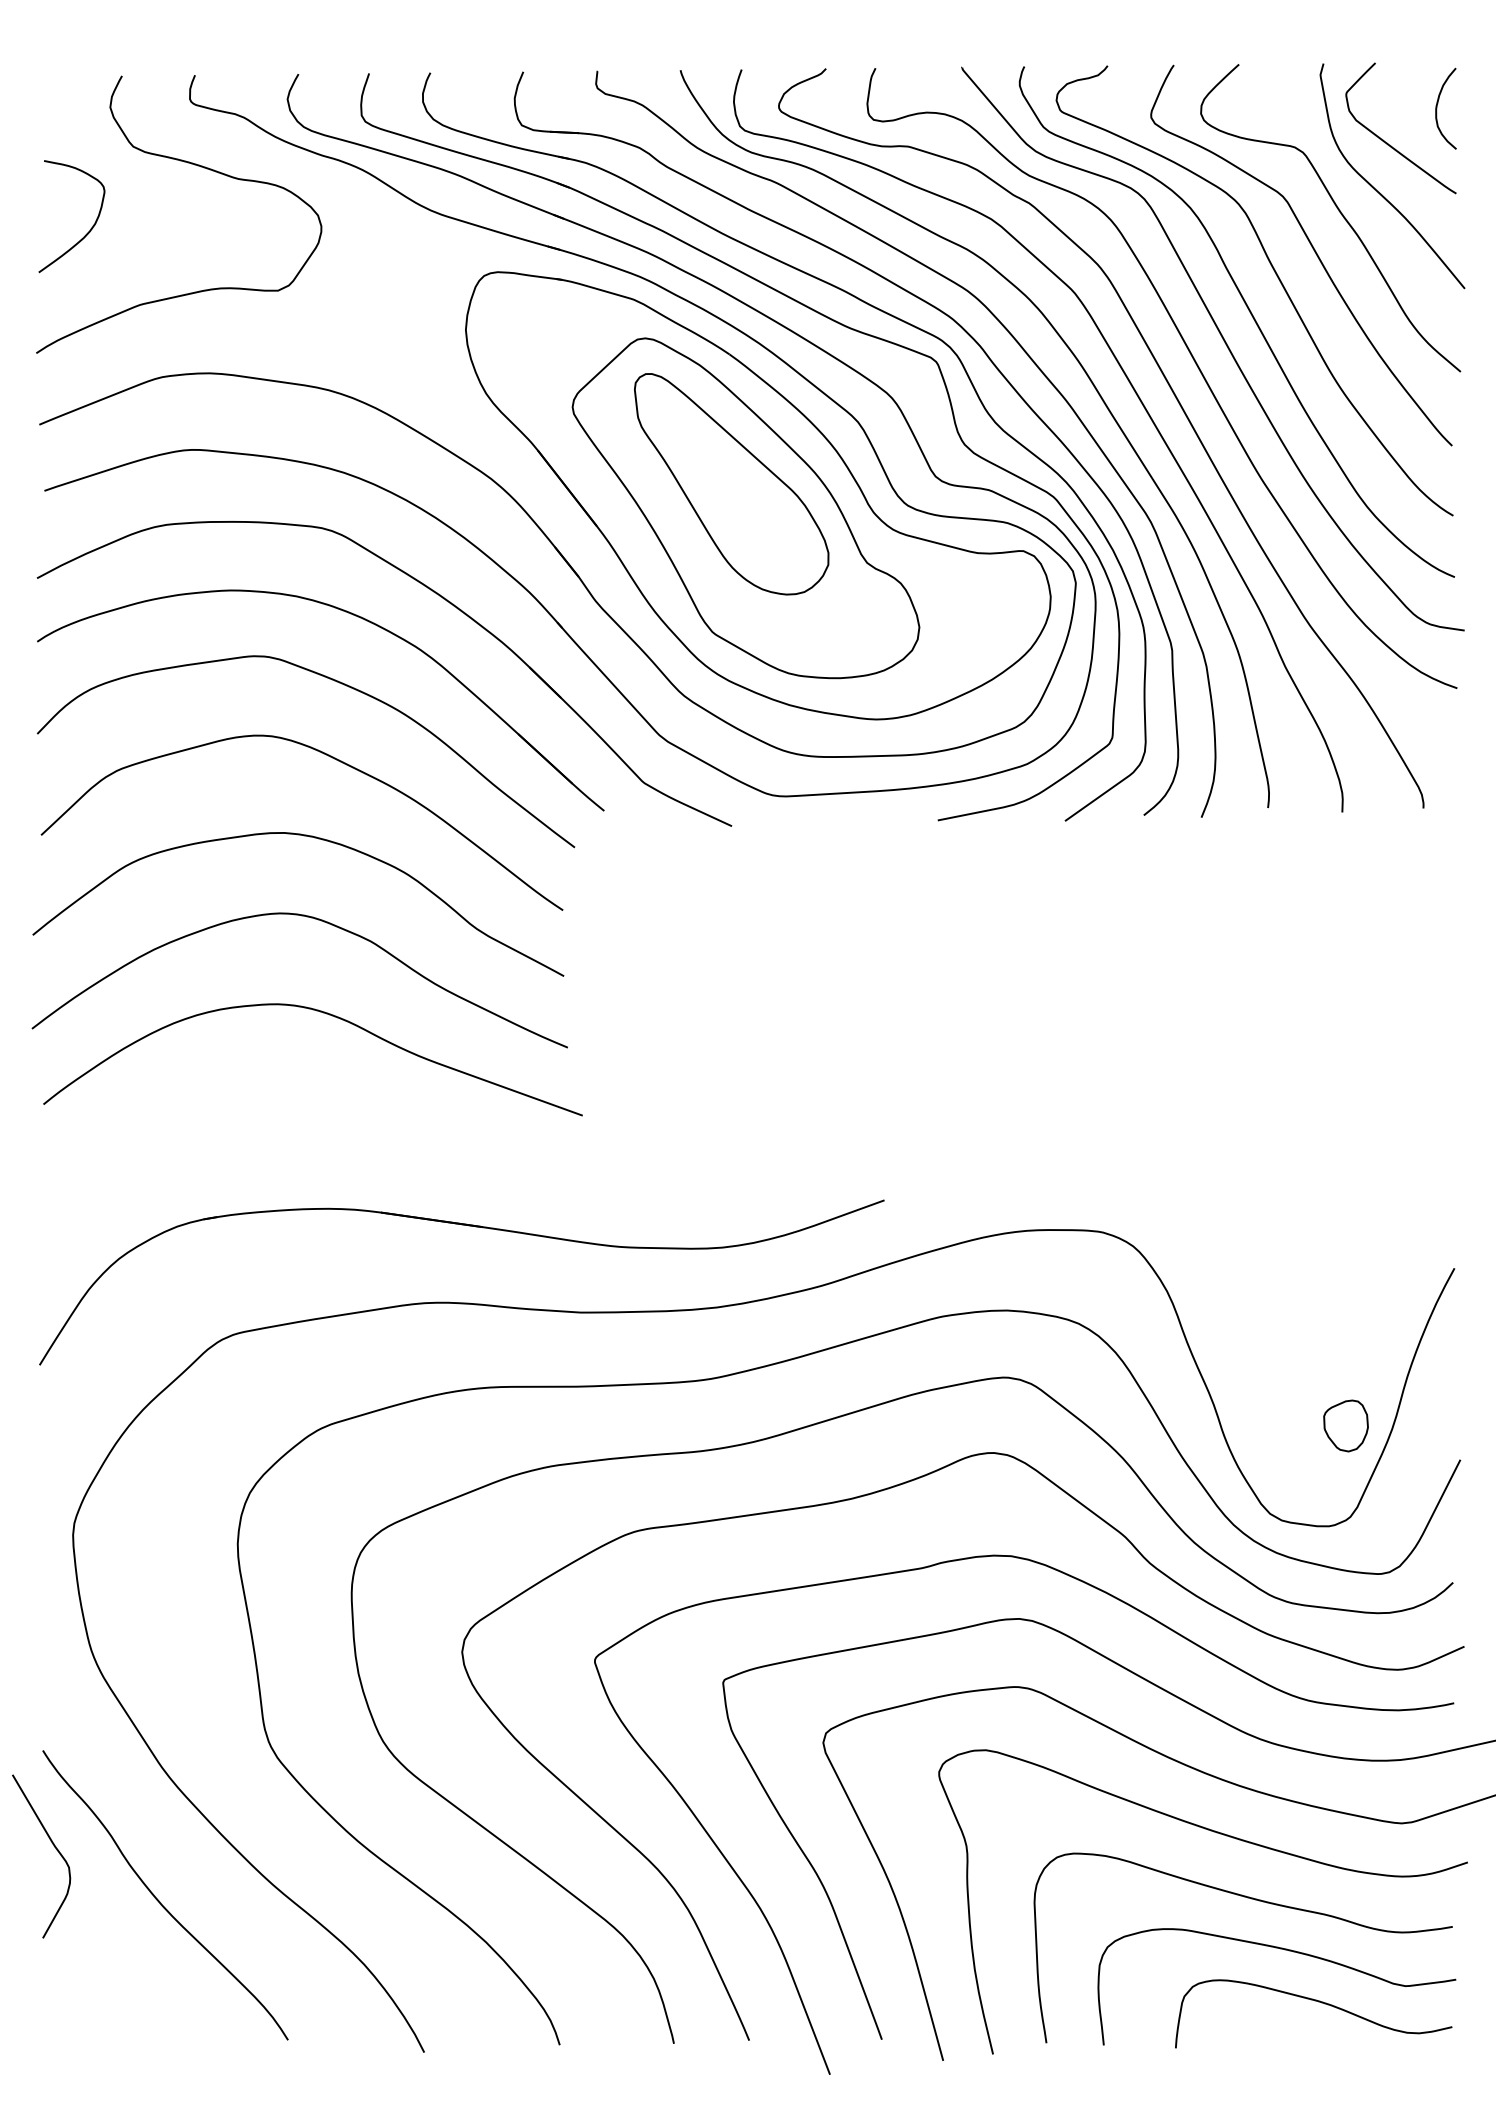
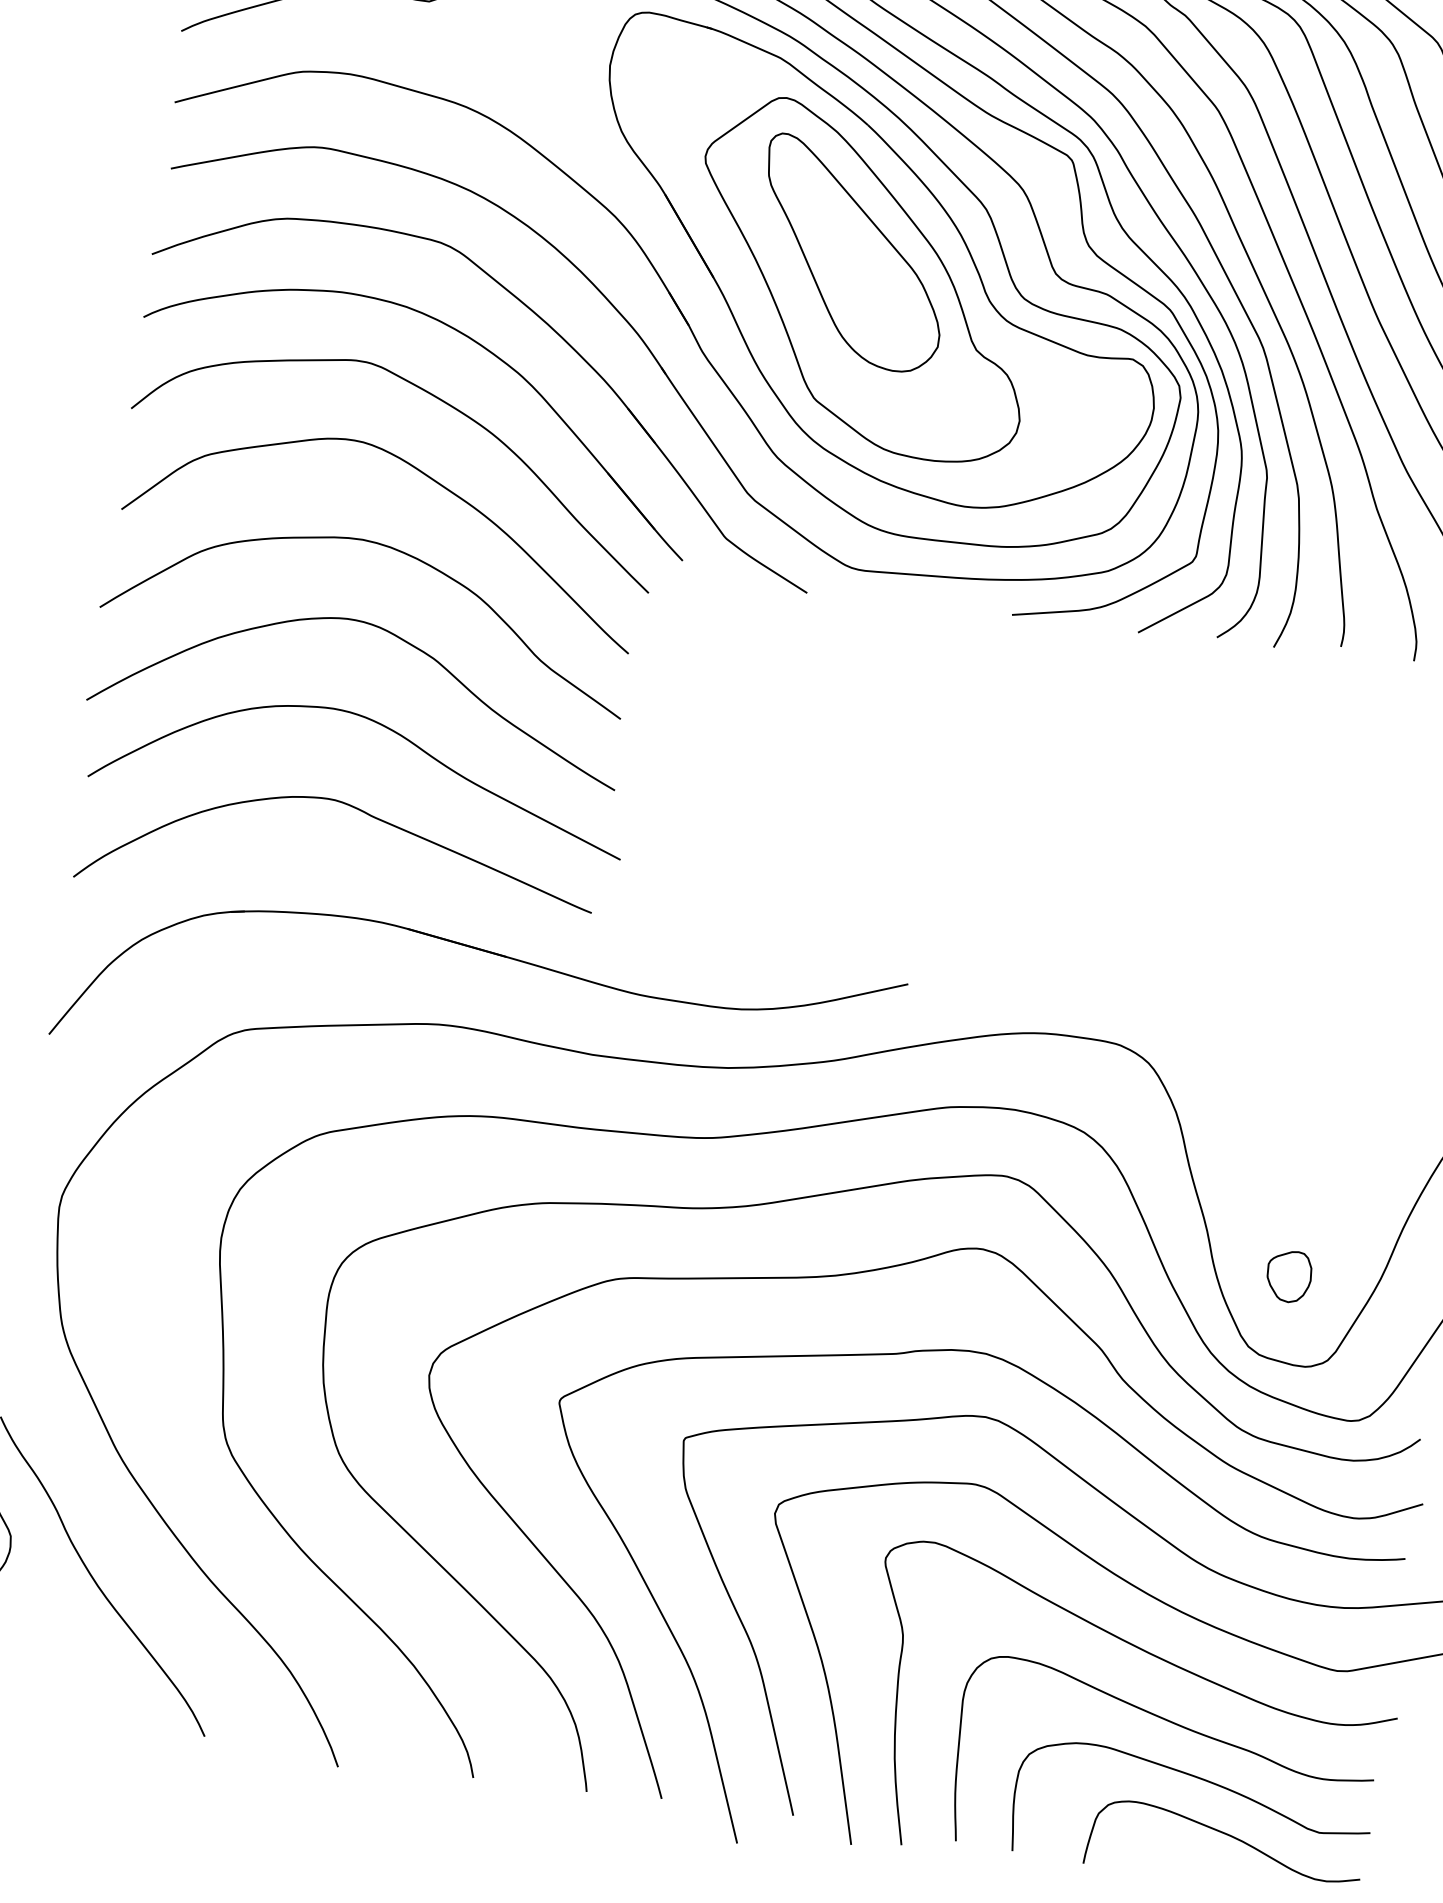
curve: (318, 1102) -> (360, 811), added
part: (1345, 1425) -> (1288, 1276), moved

